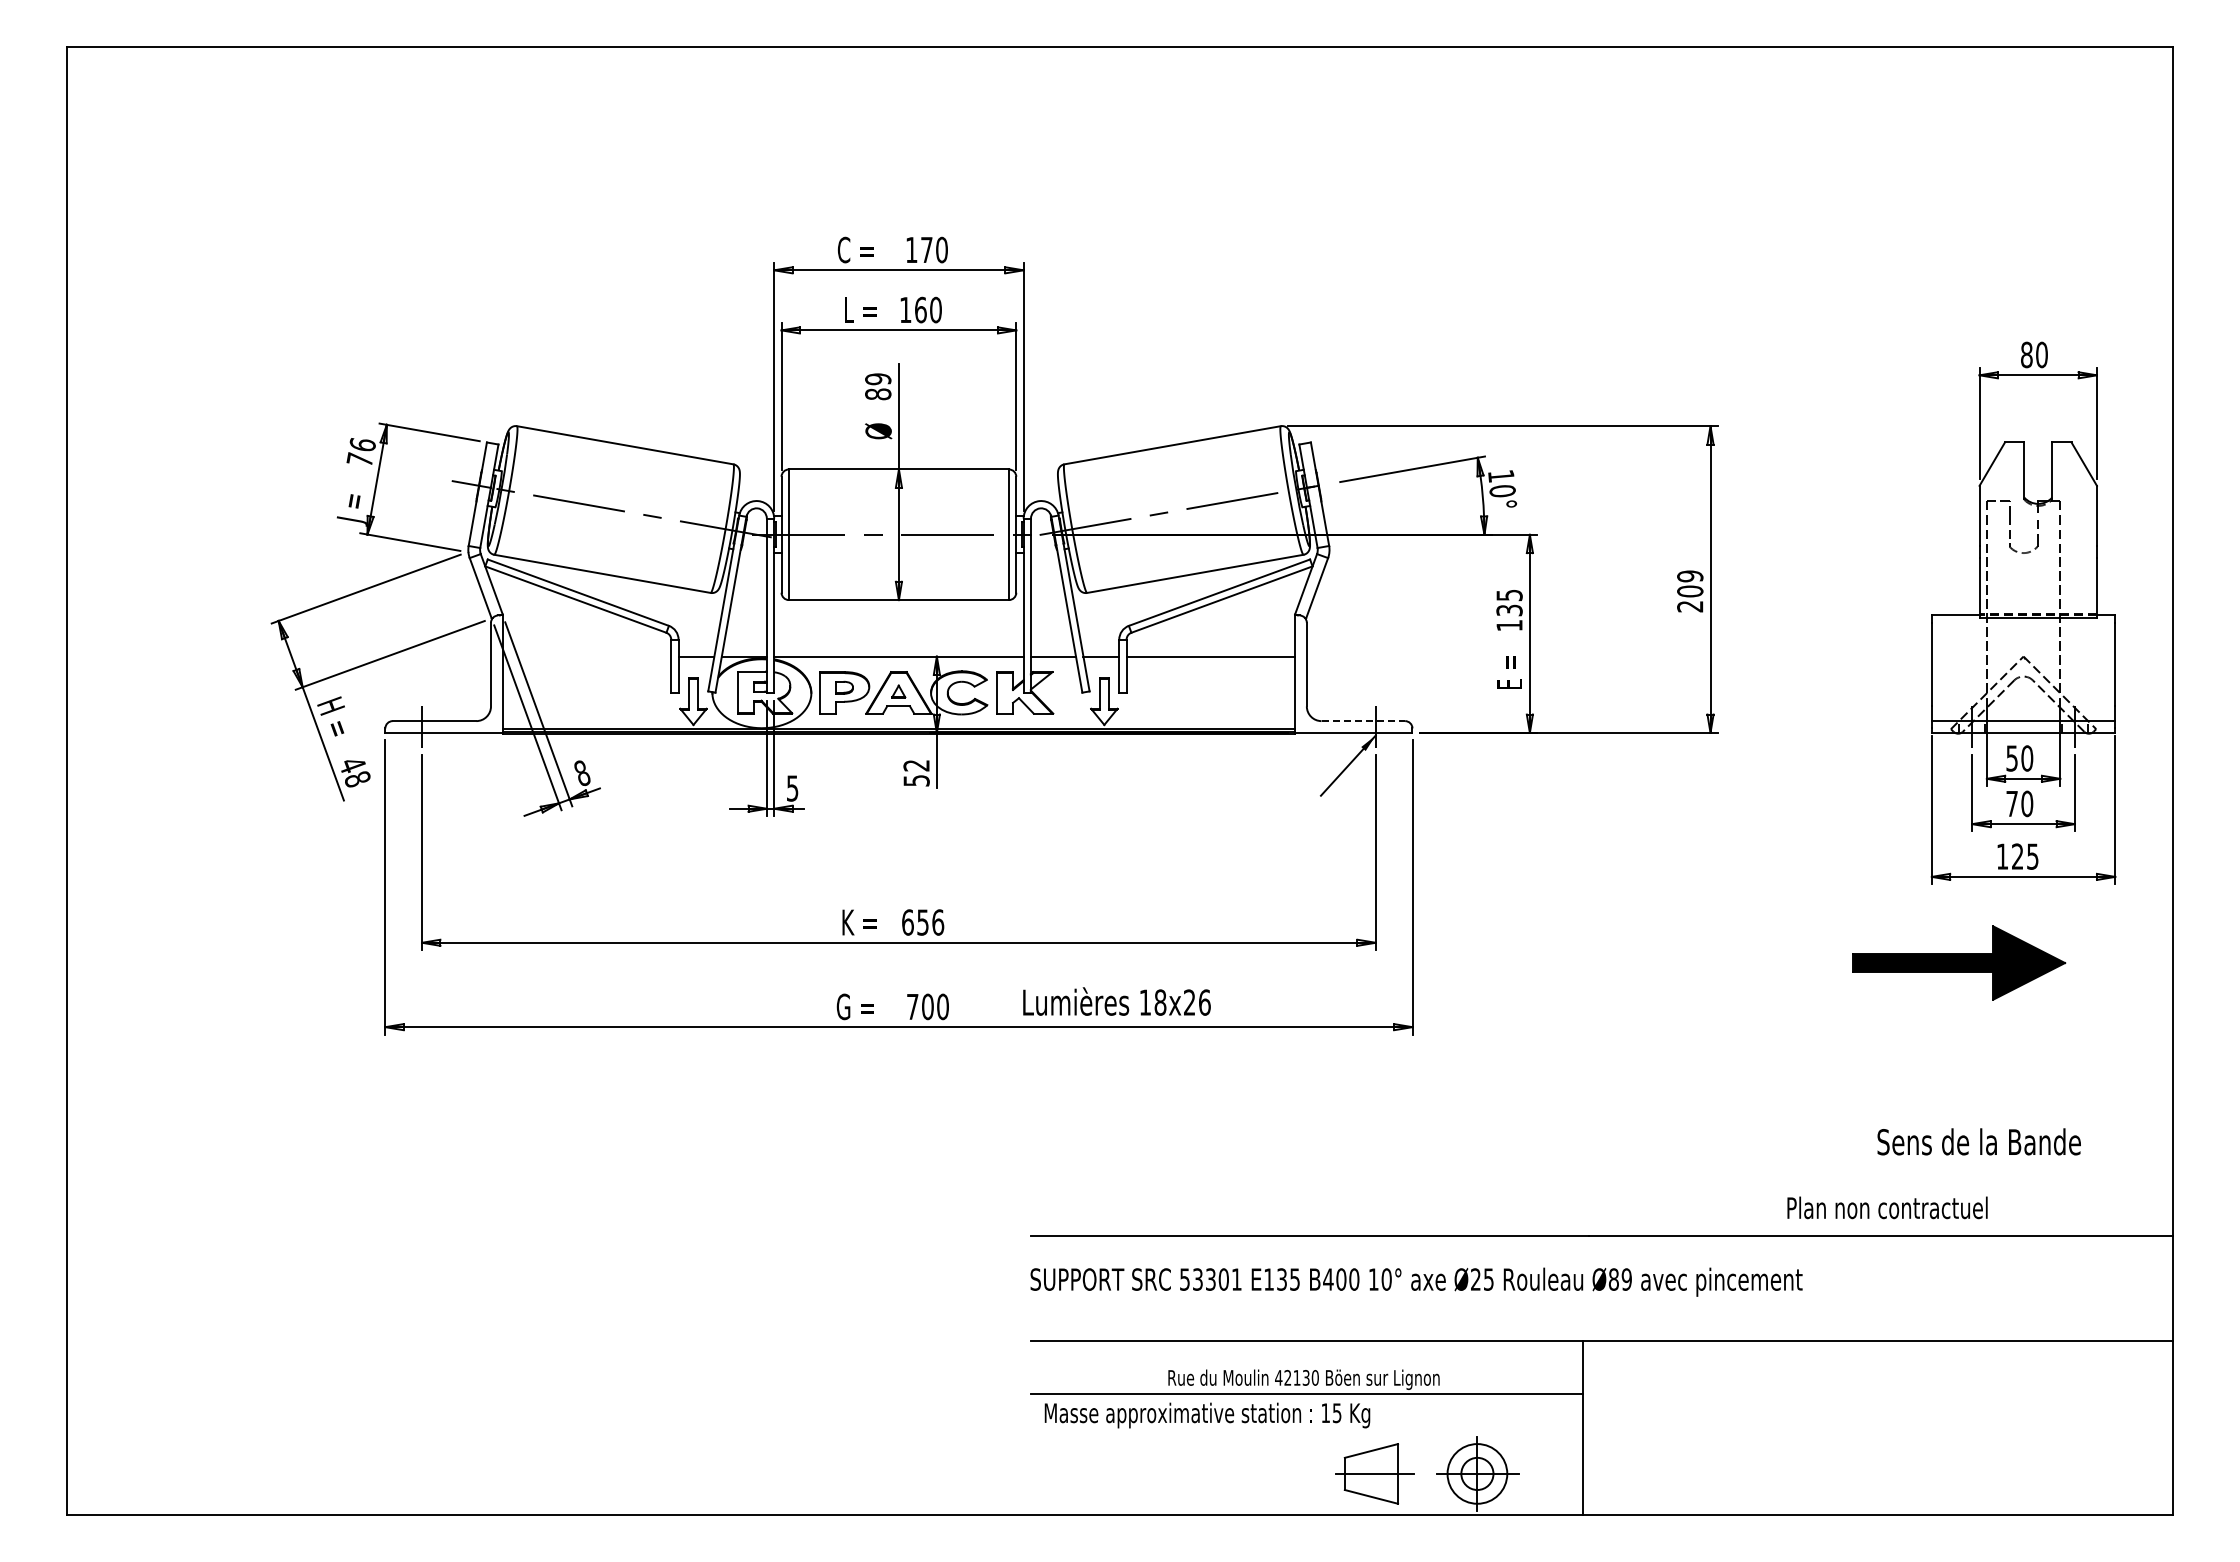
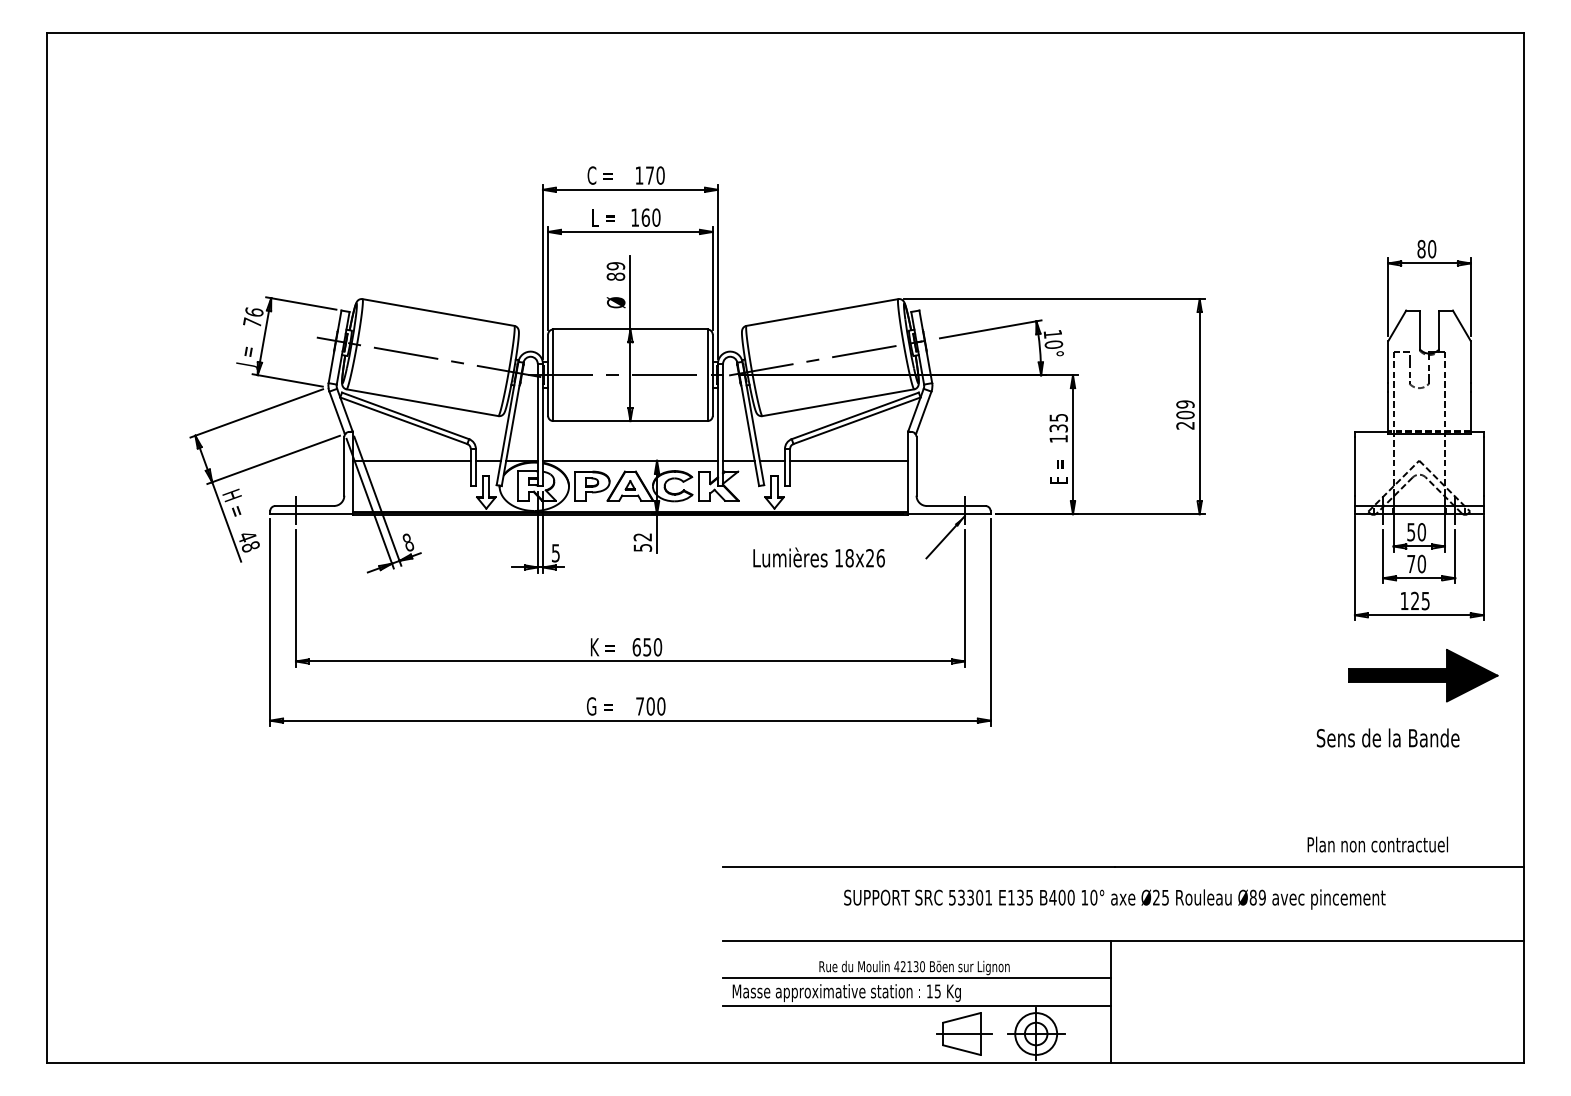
line: (586, 656) -> (411, 460), added
line: (1363, 721) -> (956, 506), dashed -> solid
text: (938, 922) -> (658, 647), 656 -> 650
part: (1959, 962) -> (1423, 675), moved
text: (1116, 1001) -> (818, 557), moved
text: (1978, 1141) -> (1387, 737), moved
text: (1887, 1207) -> (1377, 844), moved
text: (1416, 1281) -> (1114, 899), moved
line: (1307, 1434) -> (917, 1006), added

